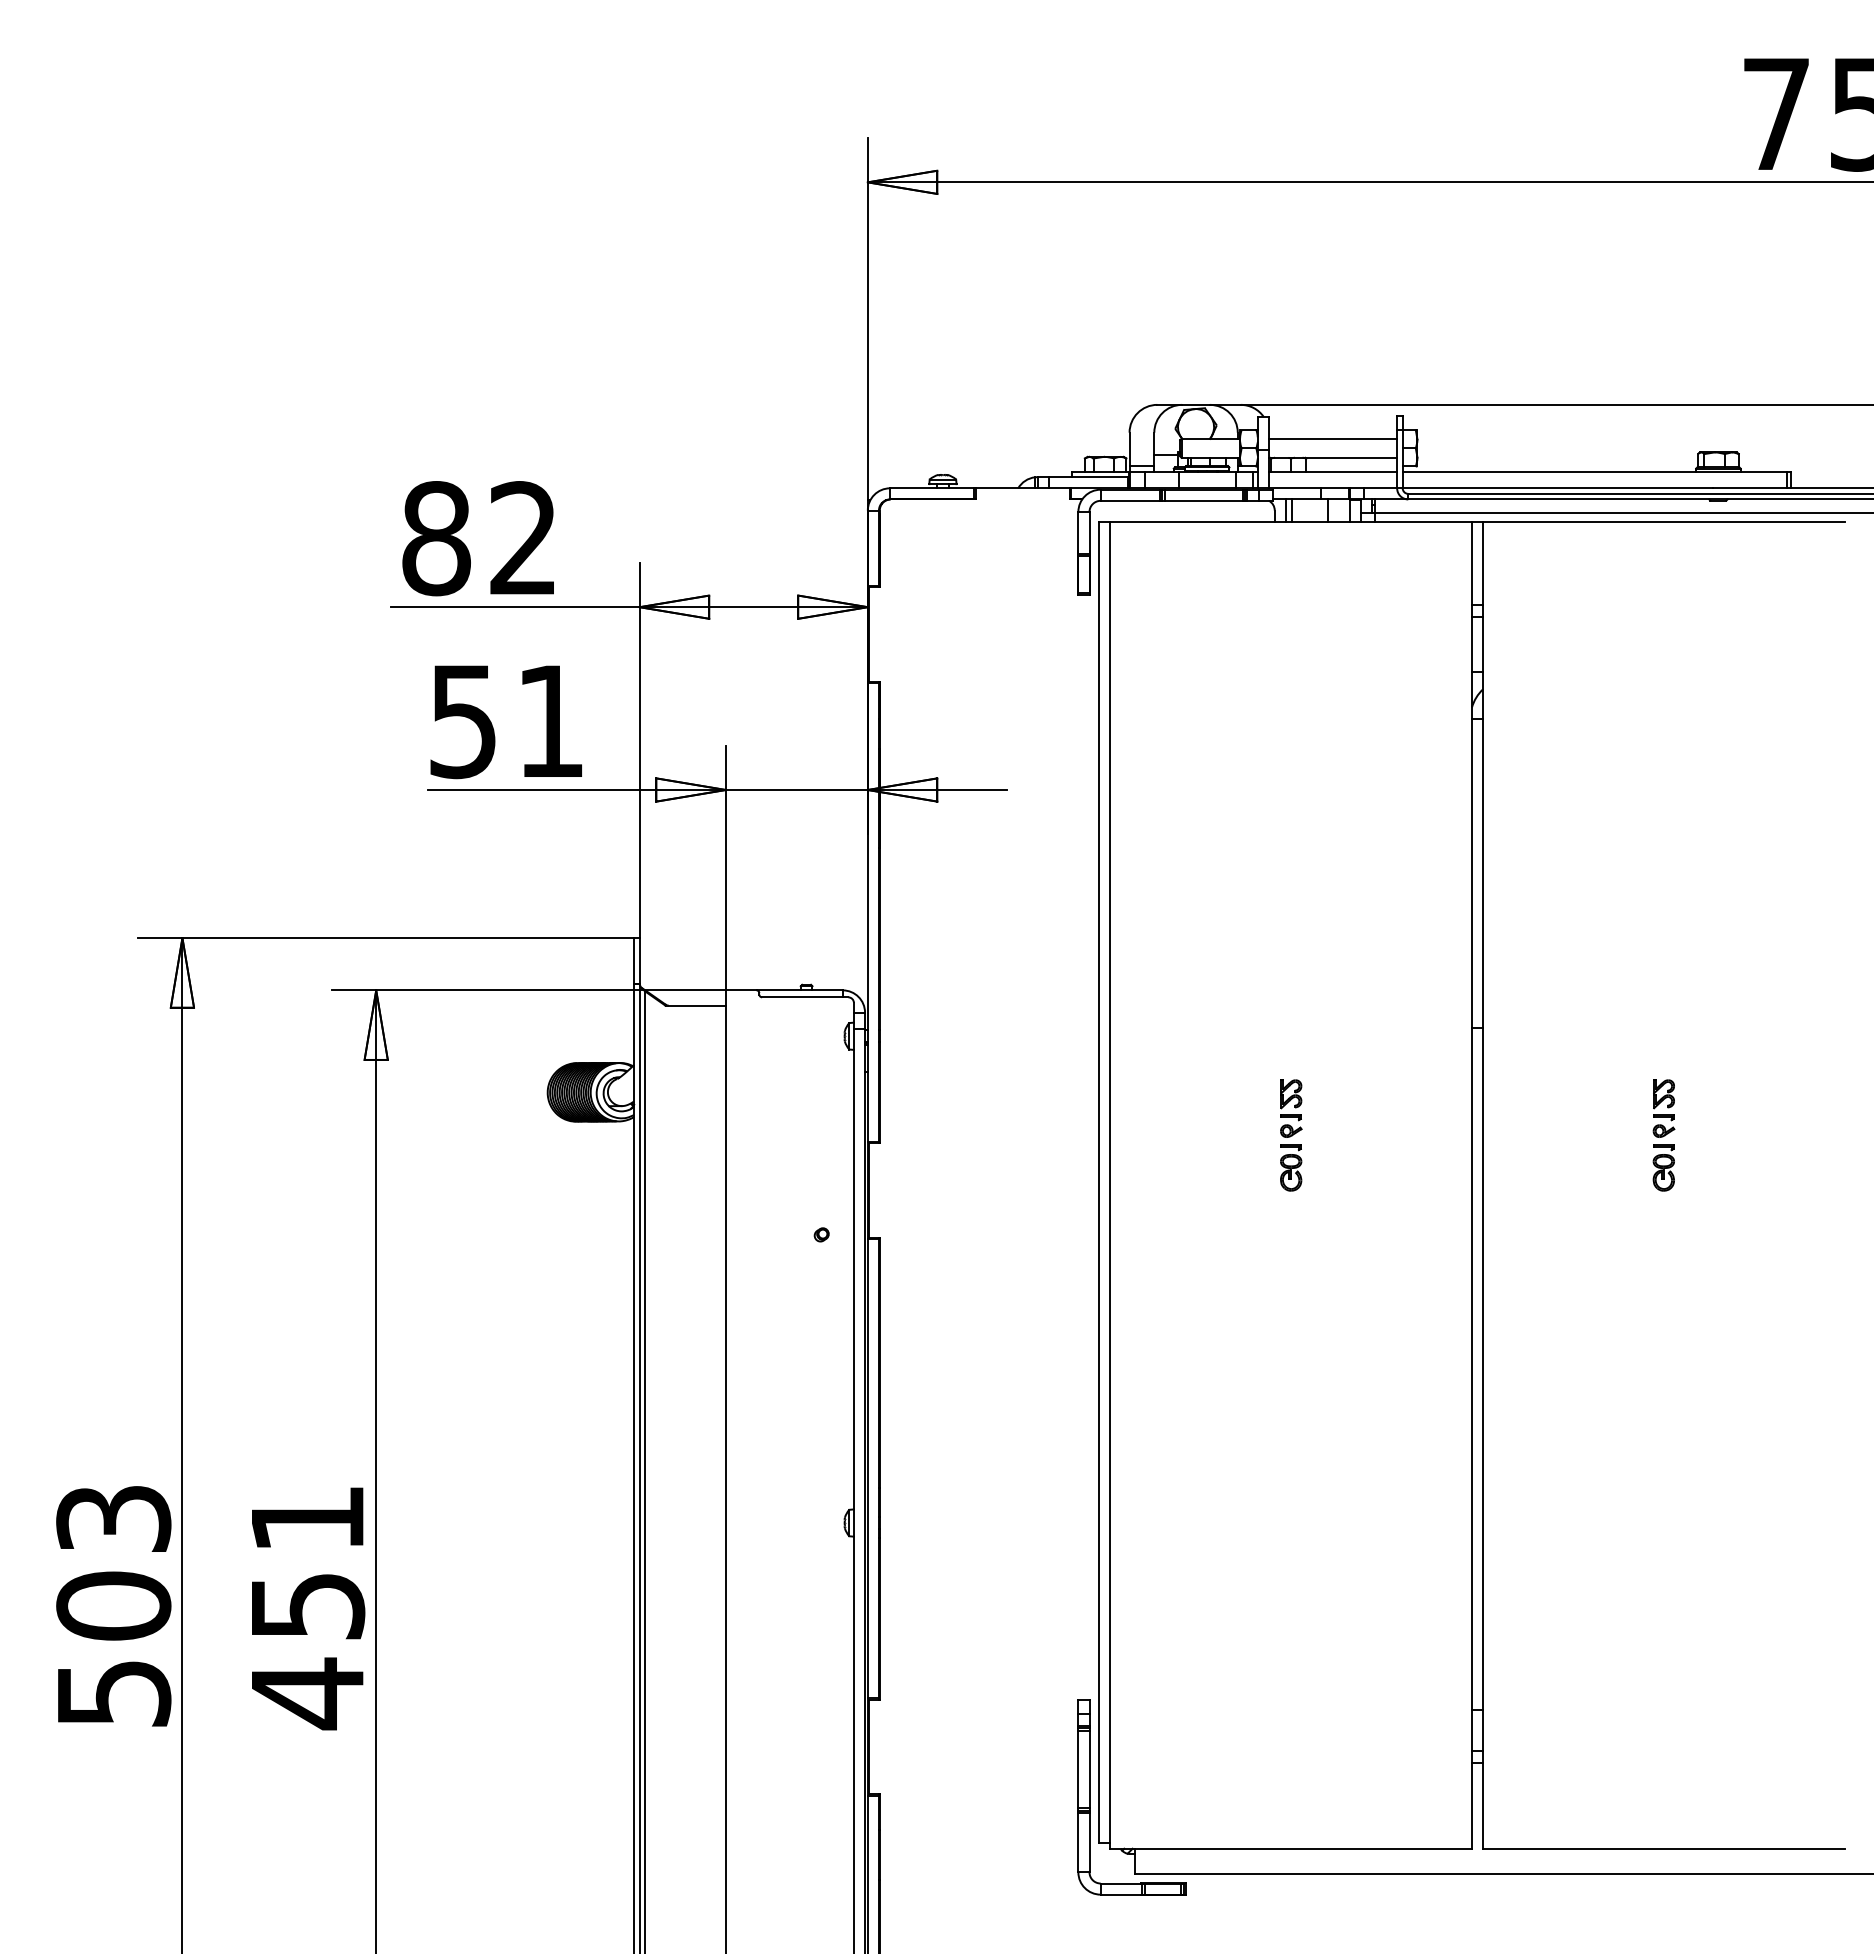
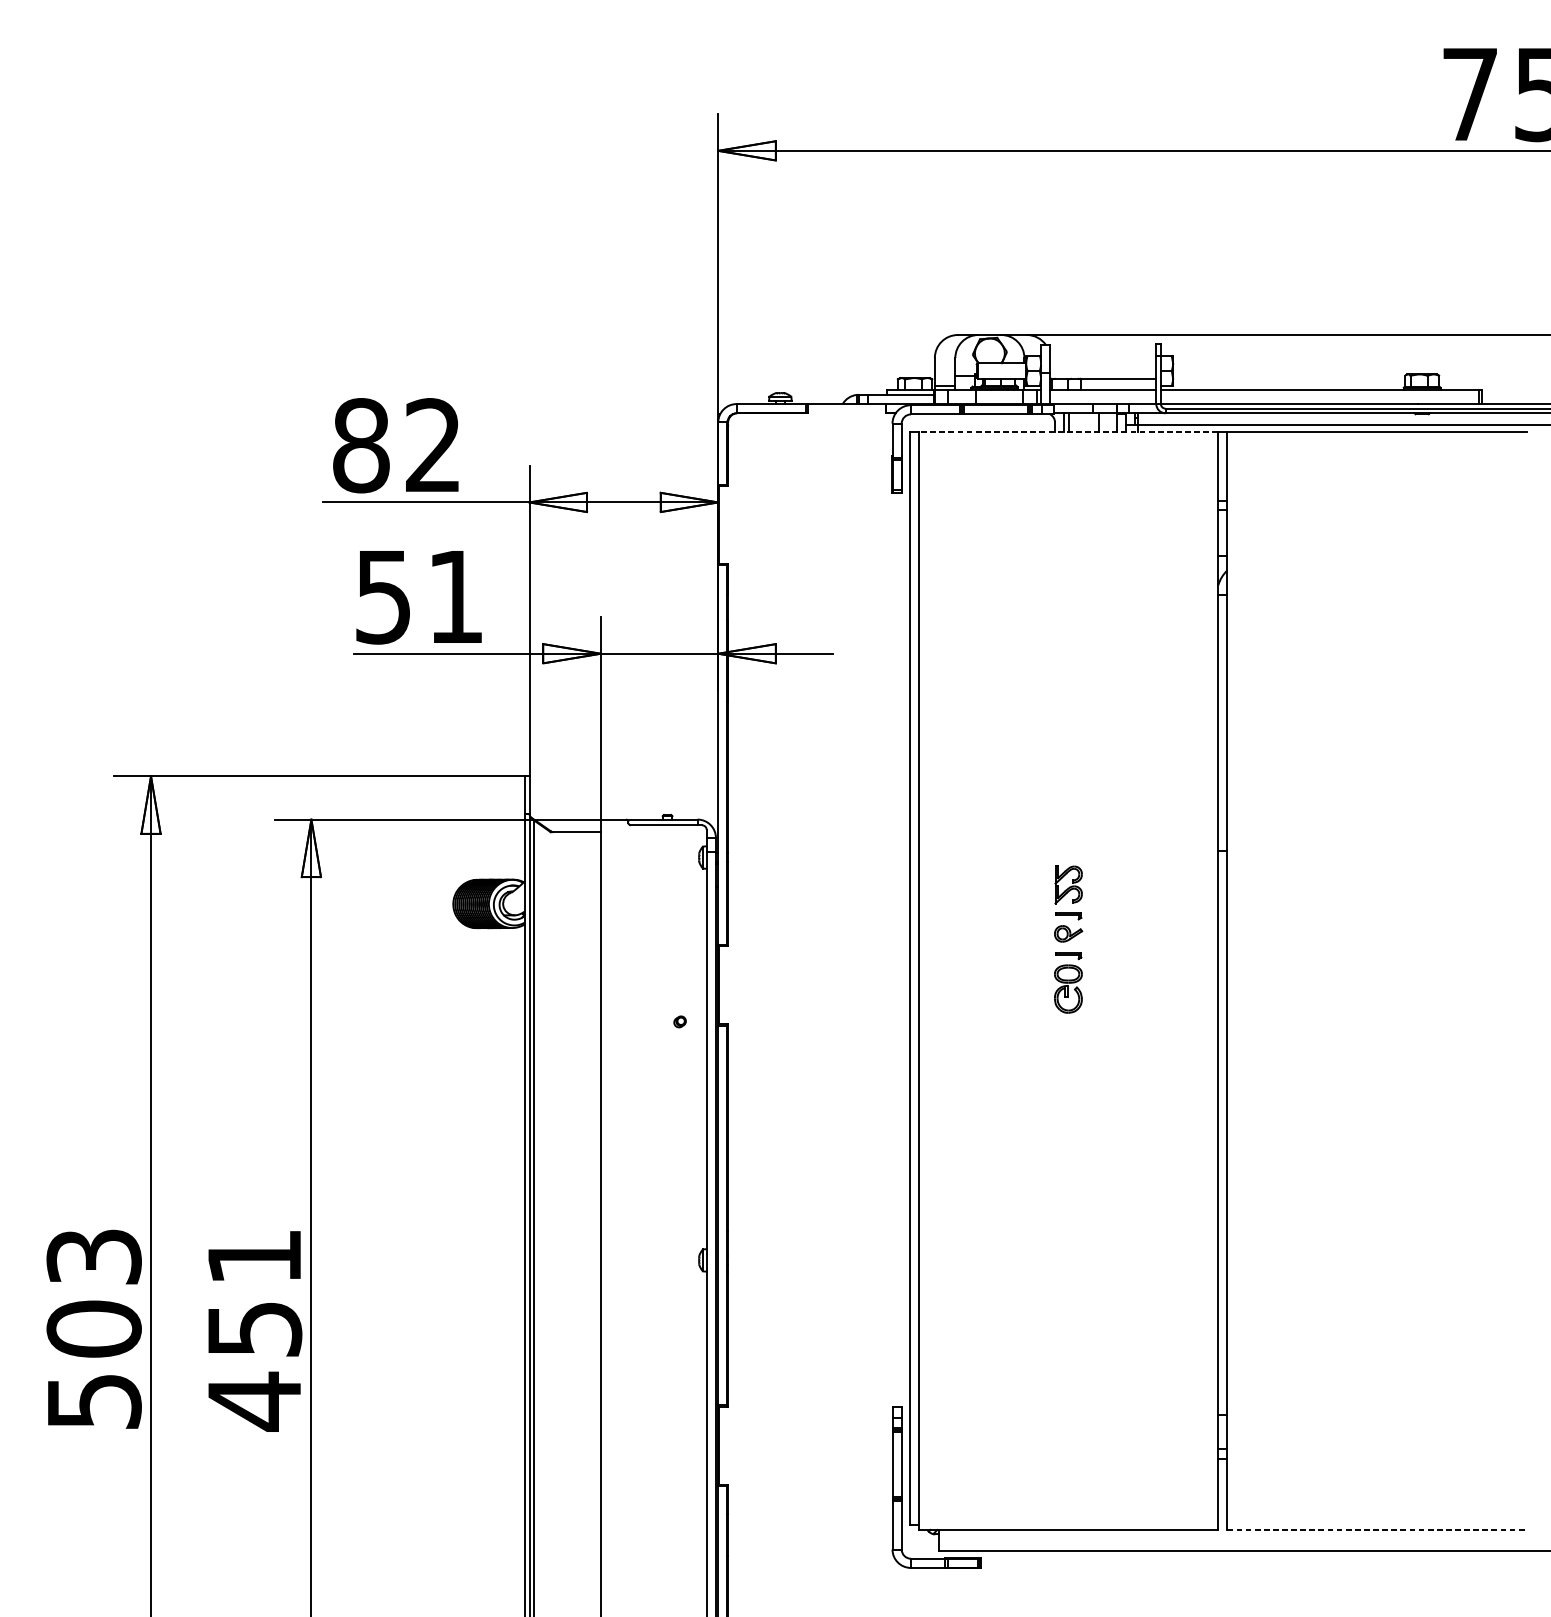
line: (1332, 438) -> (1102, 362), removed
line: (1291, 521) -> (1068, 431), solid -> dashed
part: (1291, 1135) -> (1068, 939), size x1.6
part: (1663, 1135) -> (1376, 939), removed
line: (1663, 1848) -> (1376, 1529), solid -> dashed

